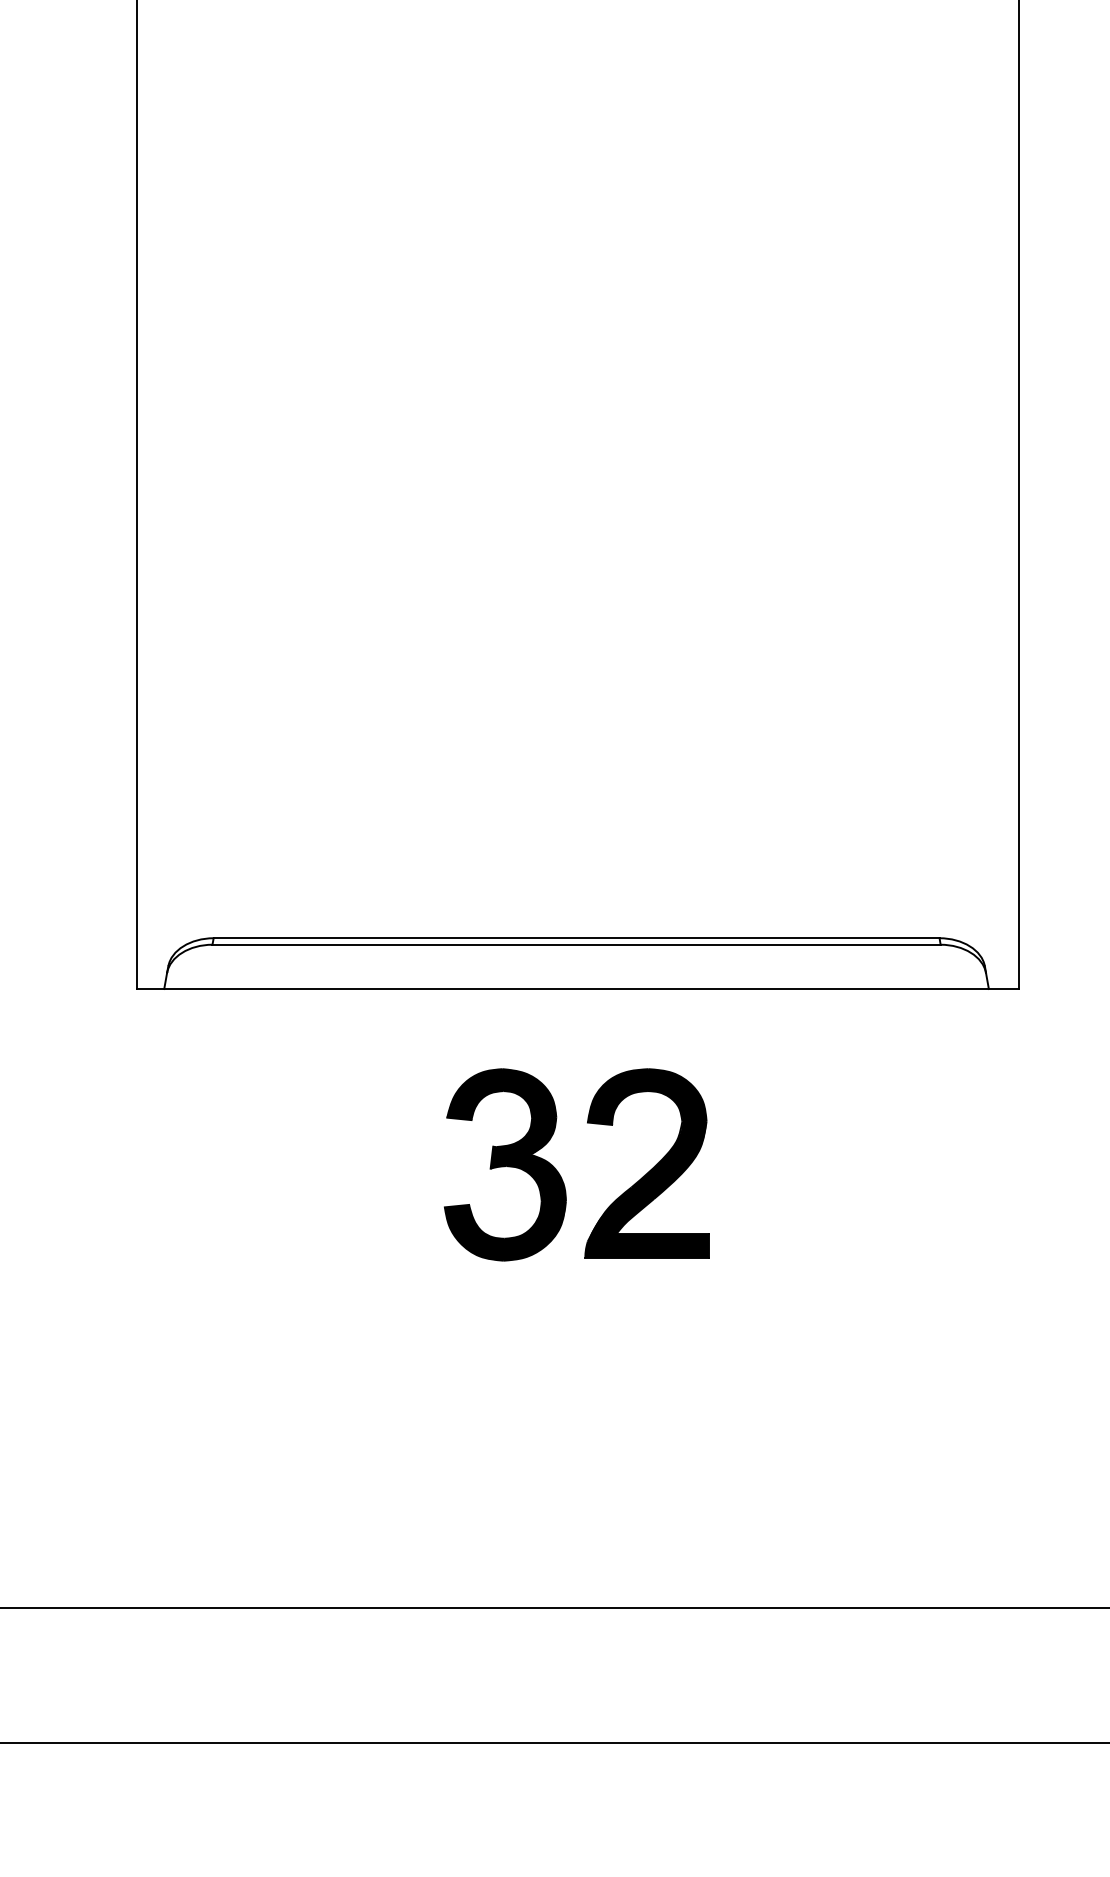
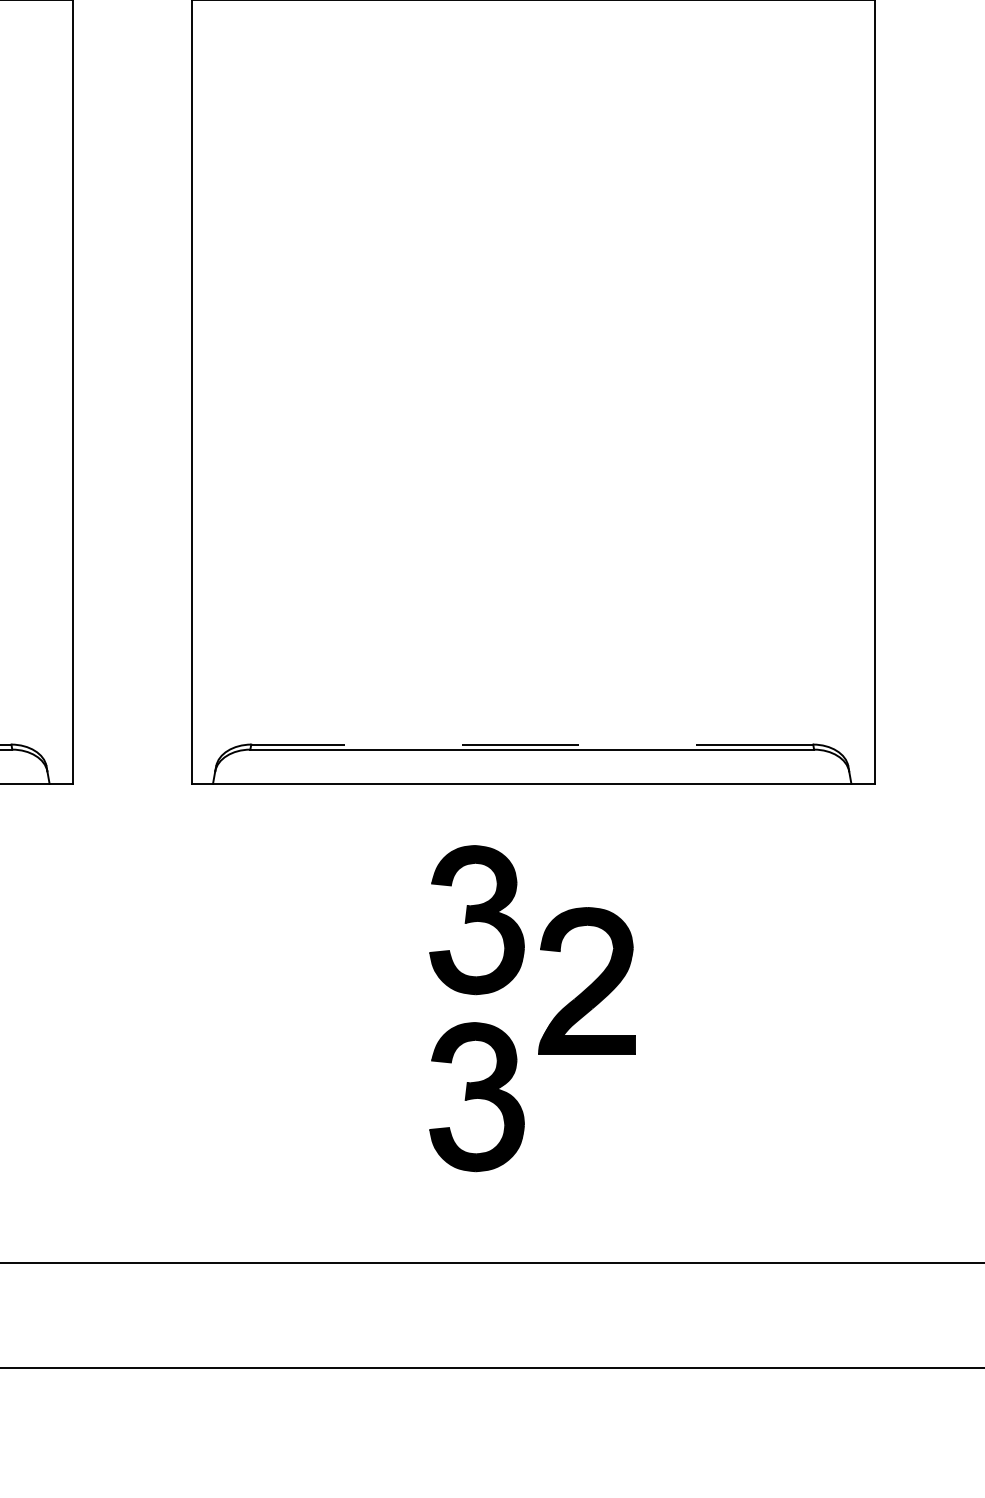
line: (576, 938) -> (532, 744), solid -> dashed
part: (646, 1162) -> (586, 980), moved
part: (504, 1394) -> (476, 1097), added

